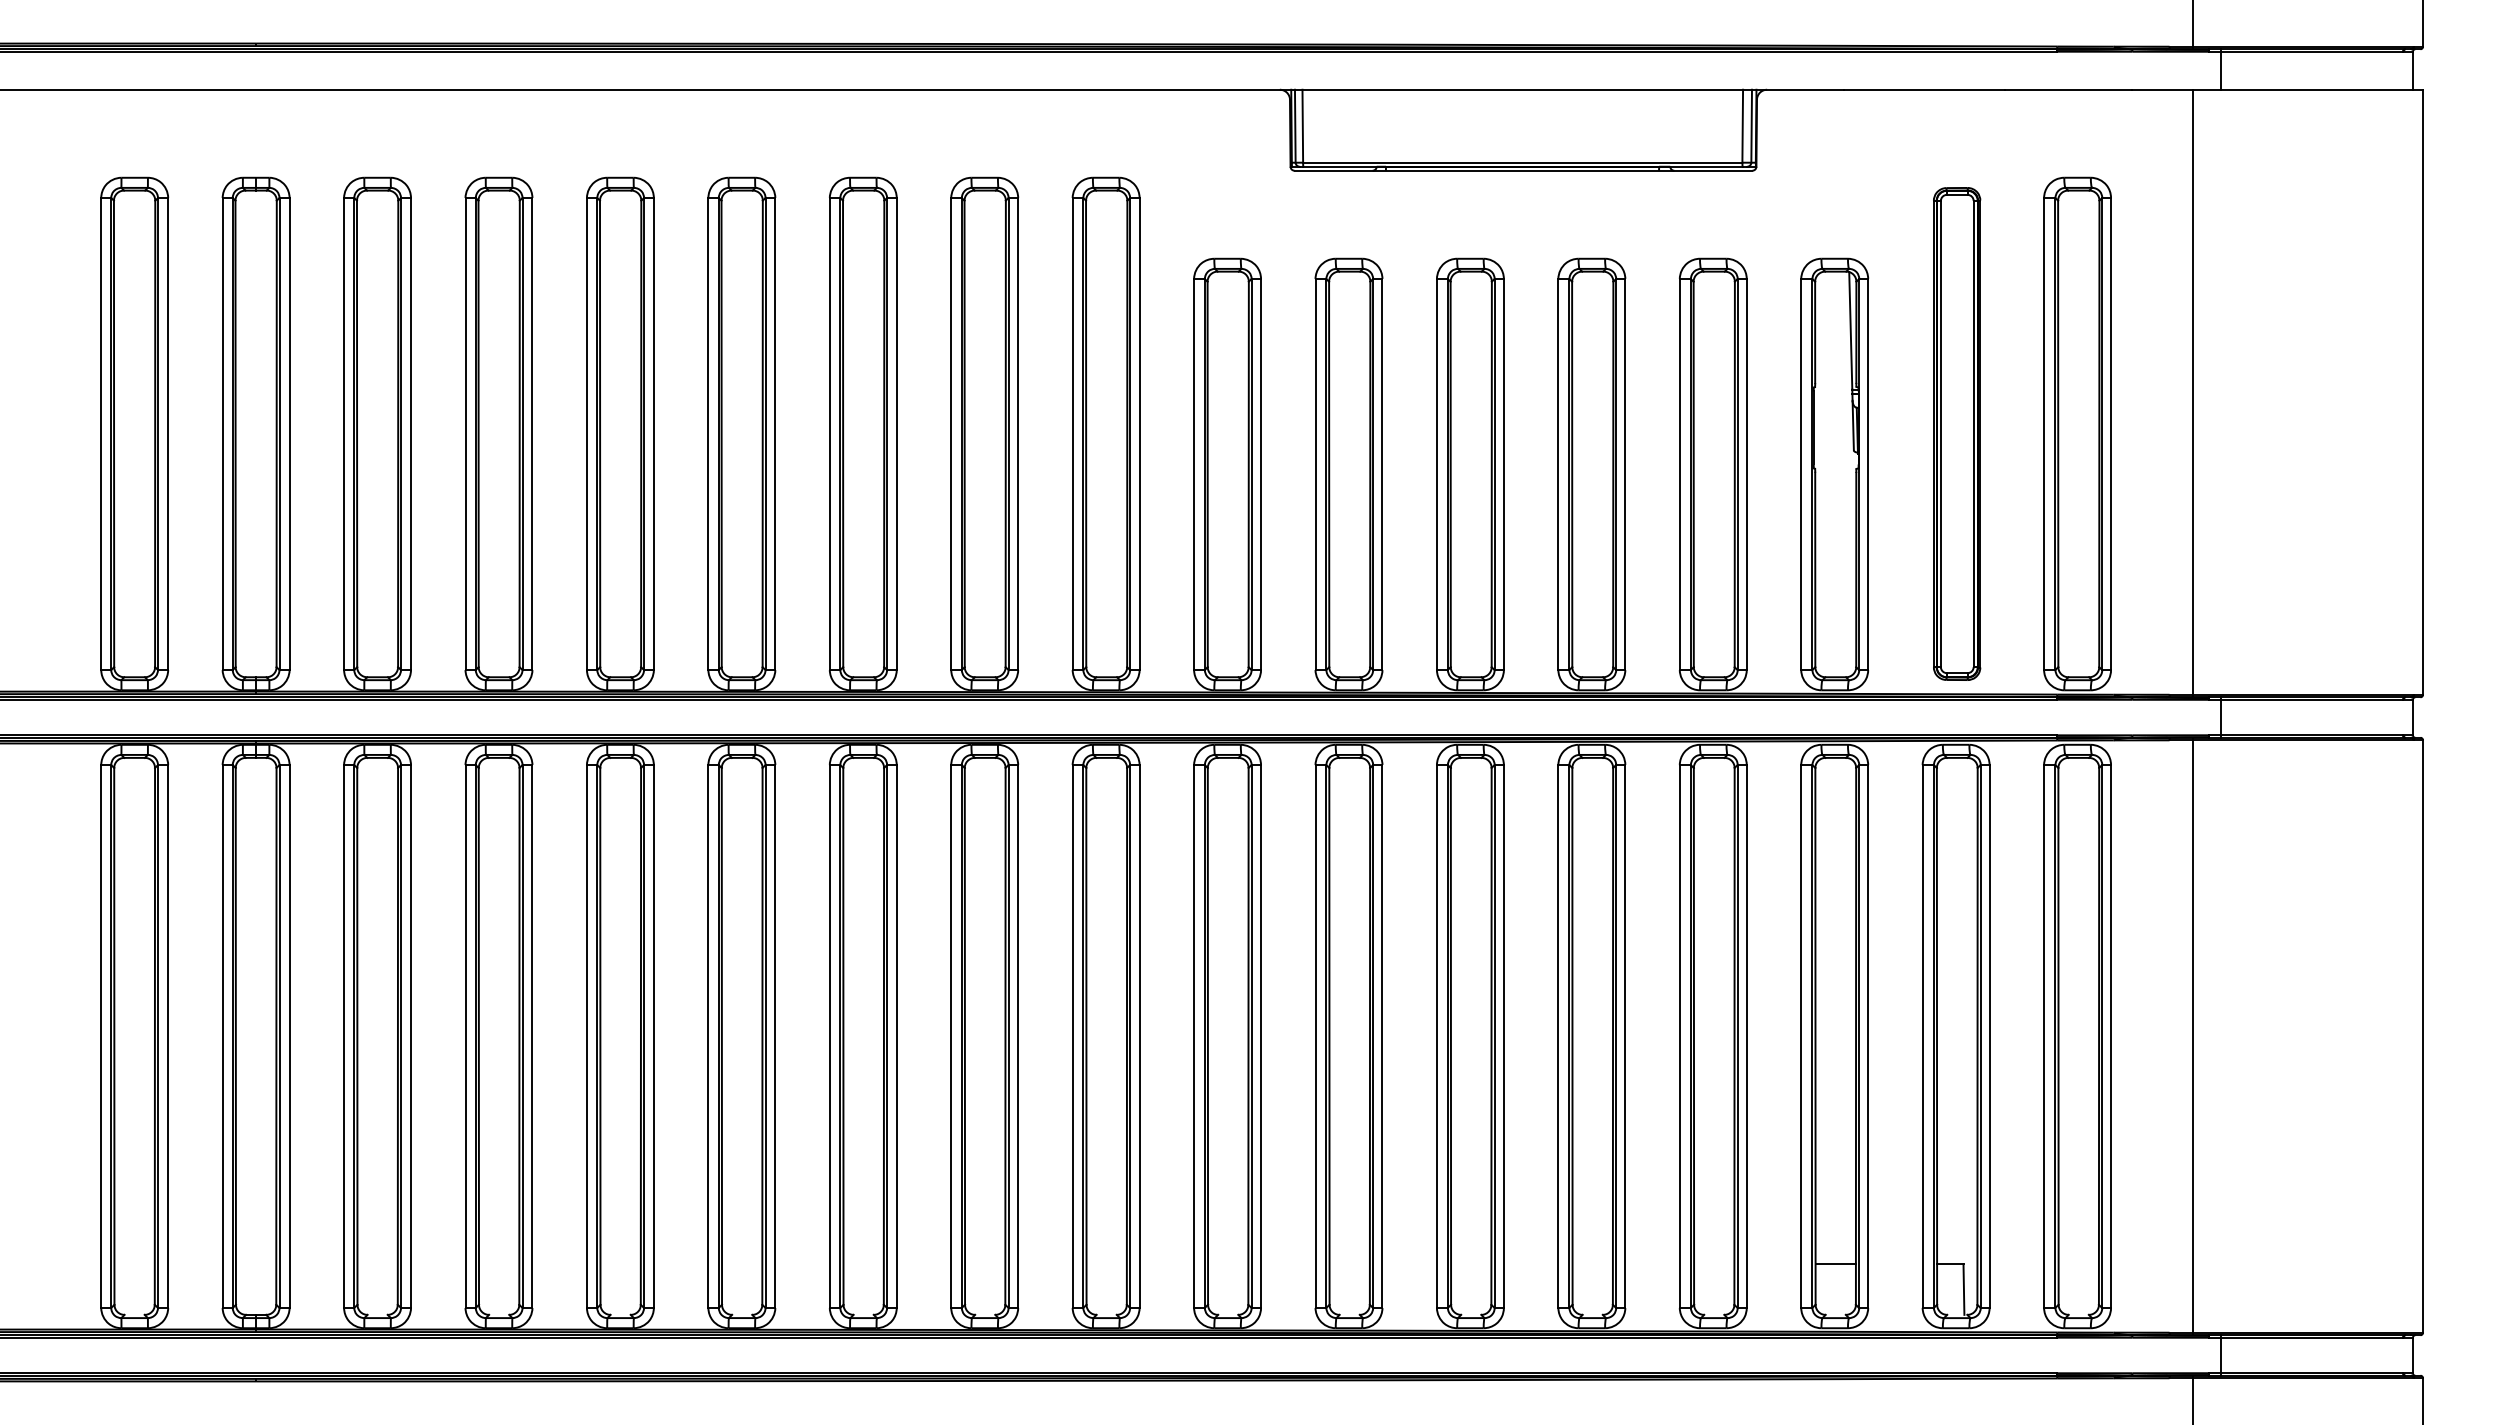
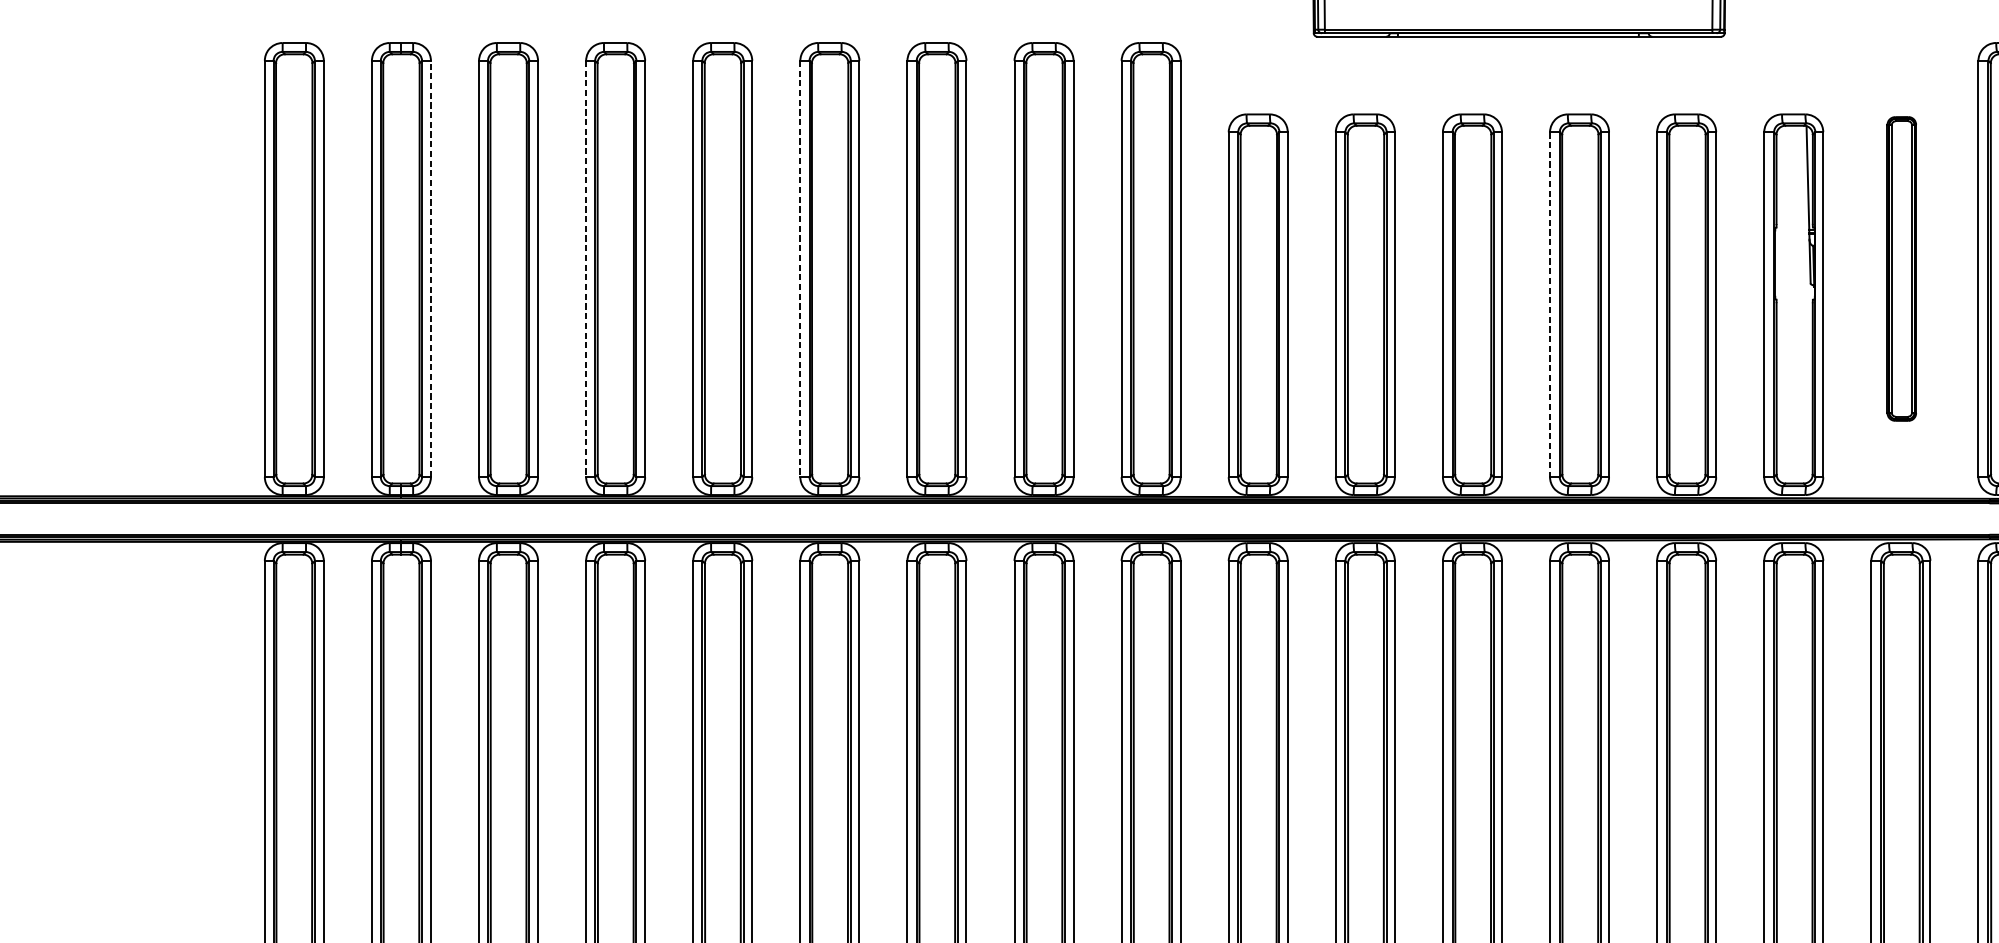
line: (289, 433) -> (430, 268), solid -> dashed
part: (1957, 433) -> (1902, 268), size x0.7
line: (465, 434) -> (586, 269), solid -> dashed
line: (708, 434) -> (800, 269), solid -> dashed
line: (1558, 475) -> (1550, 305), solid -> dashed

